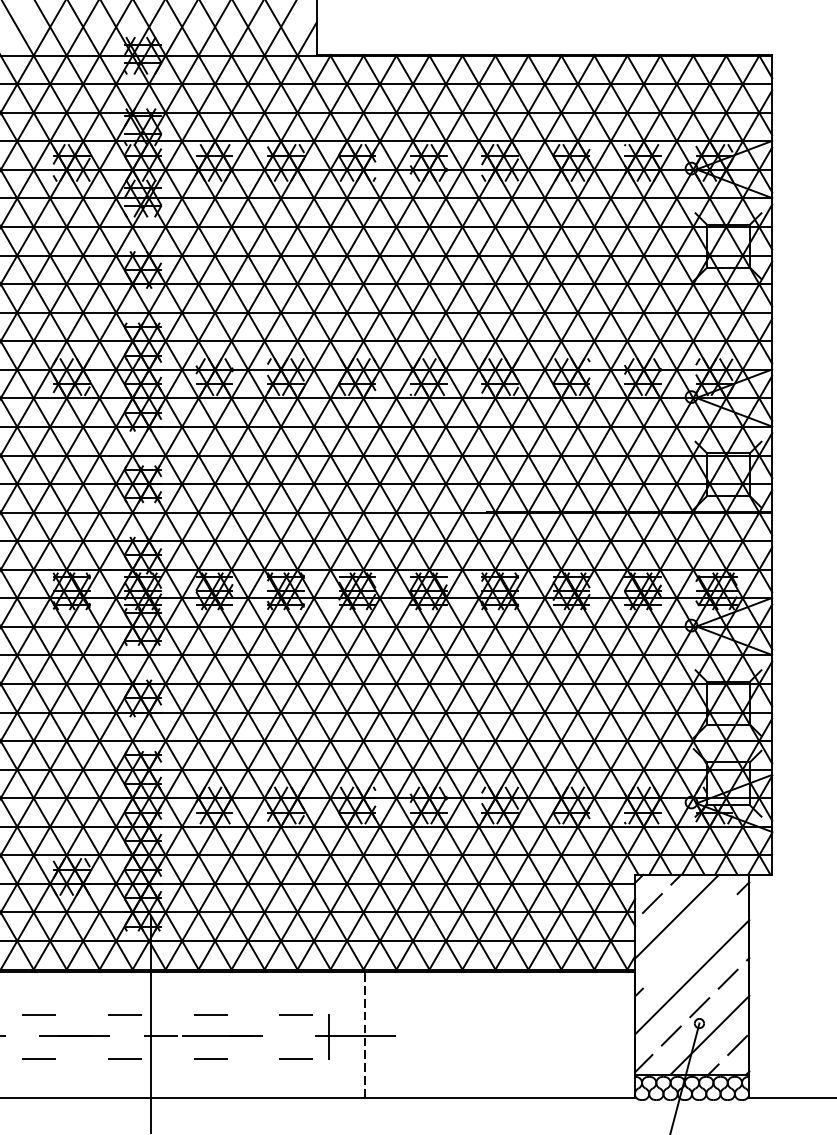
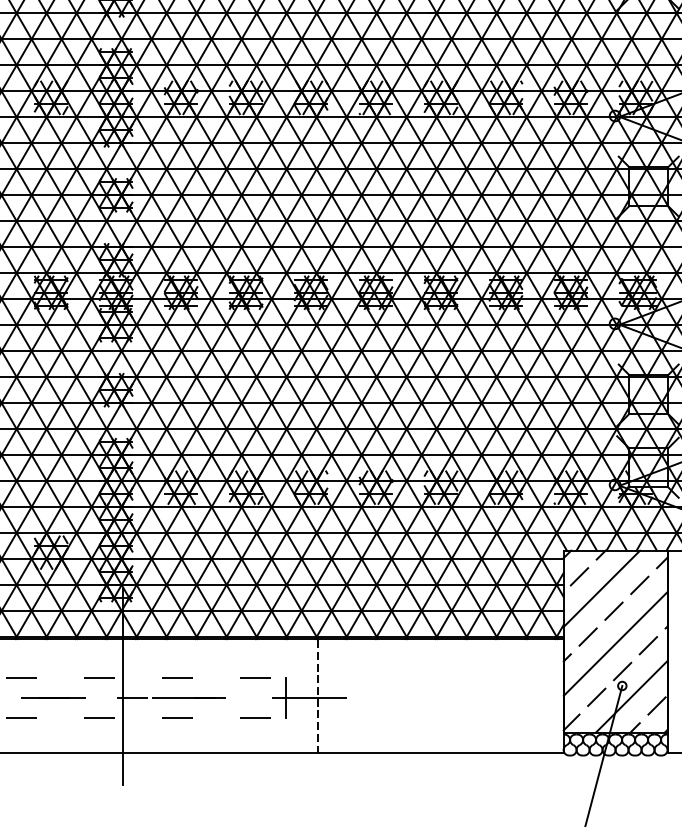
line: (718, 912) -> (639, 584), added
line: (689, 940) -> (613, 610), added
line: (661, 969) -> (587, 636), added

